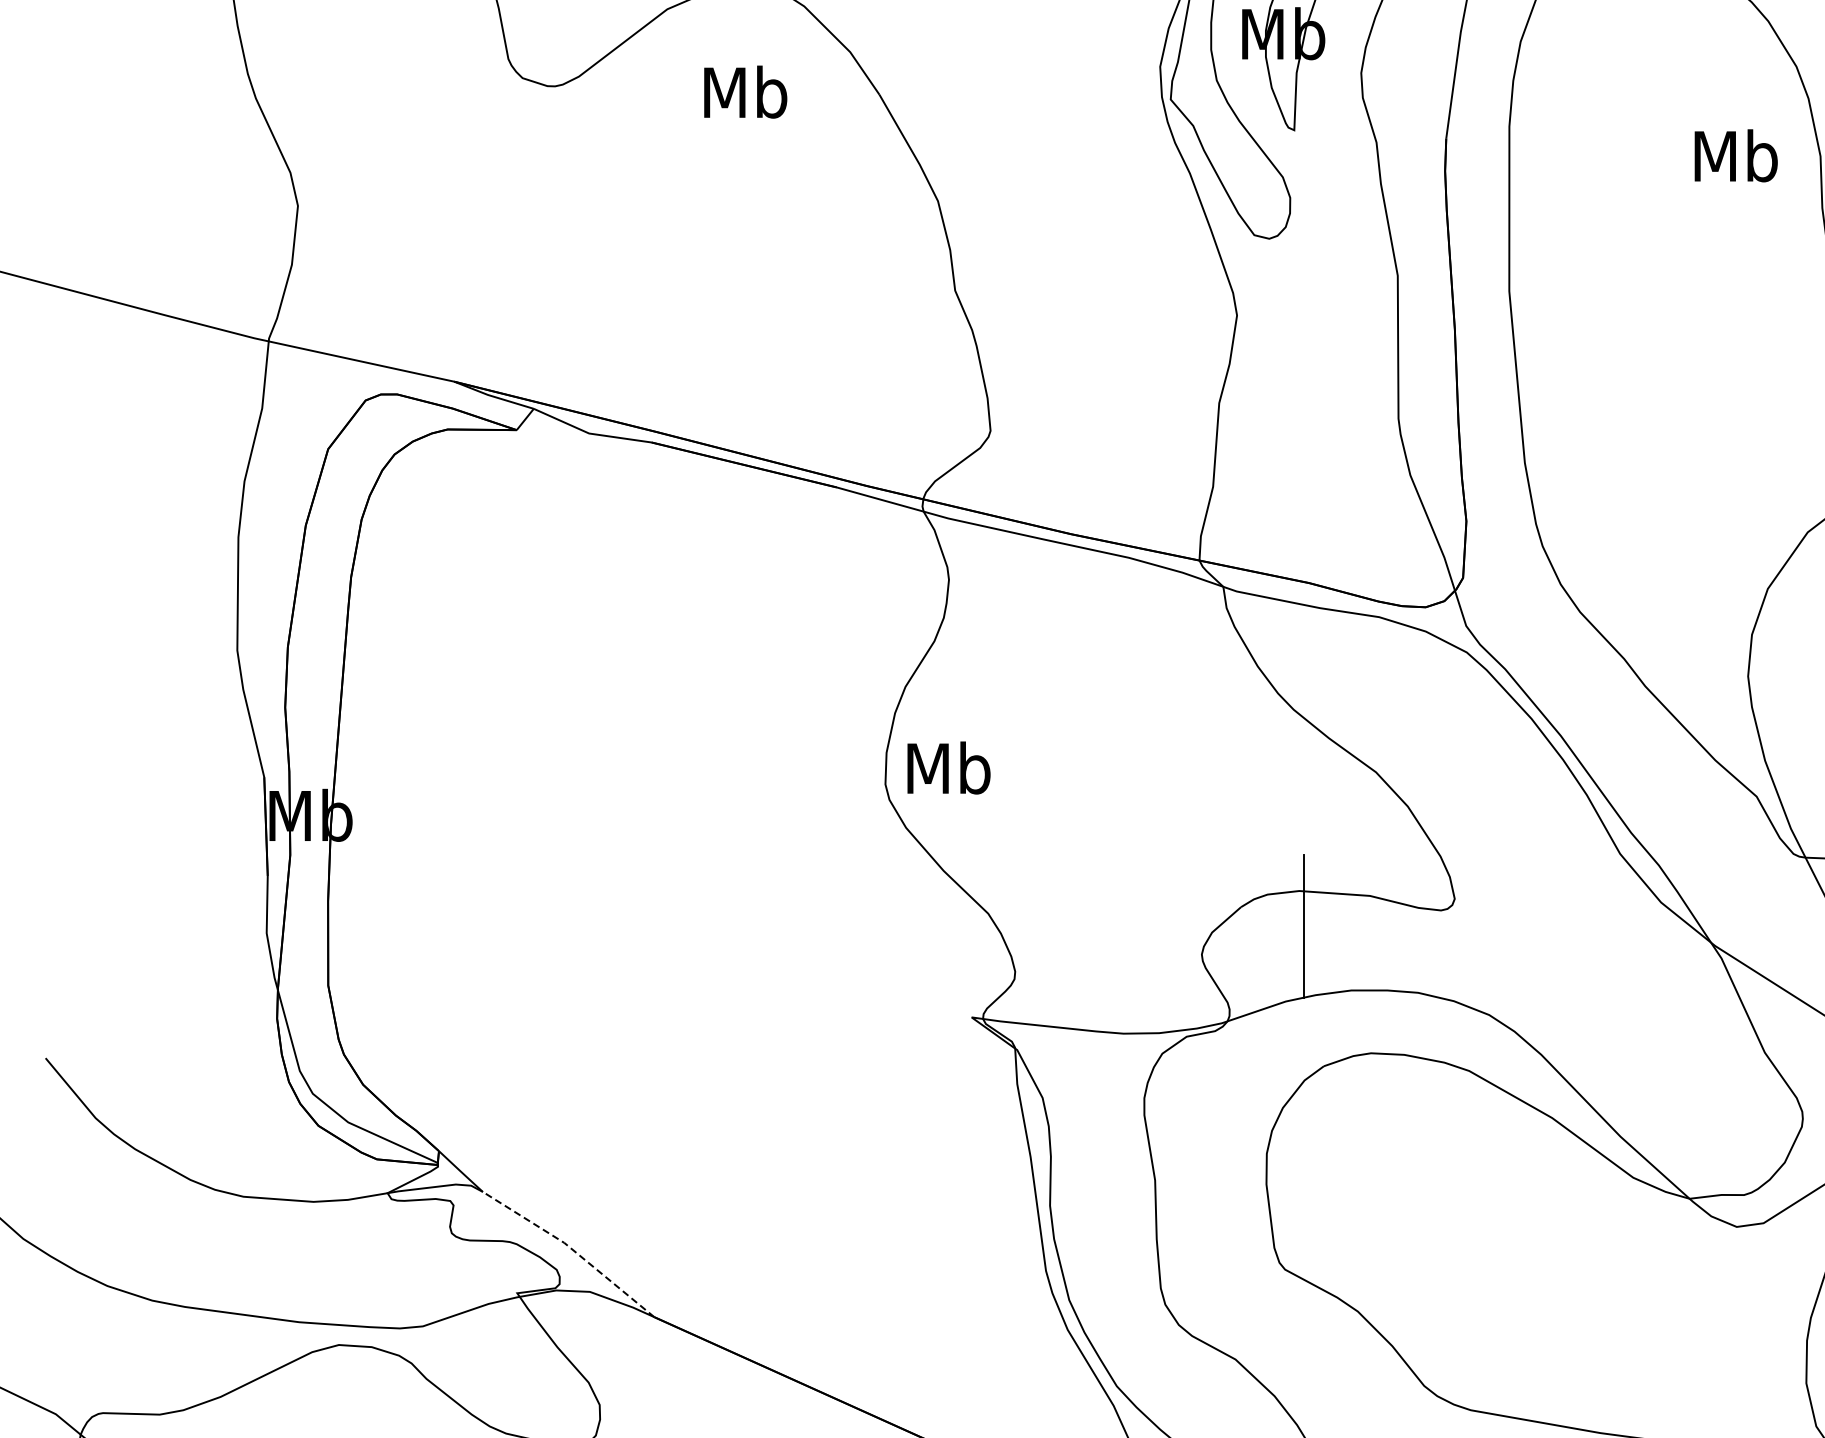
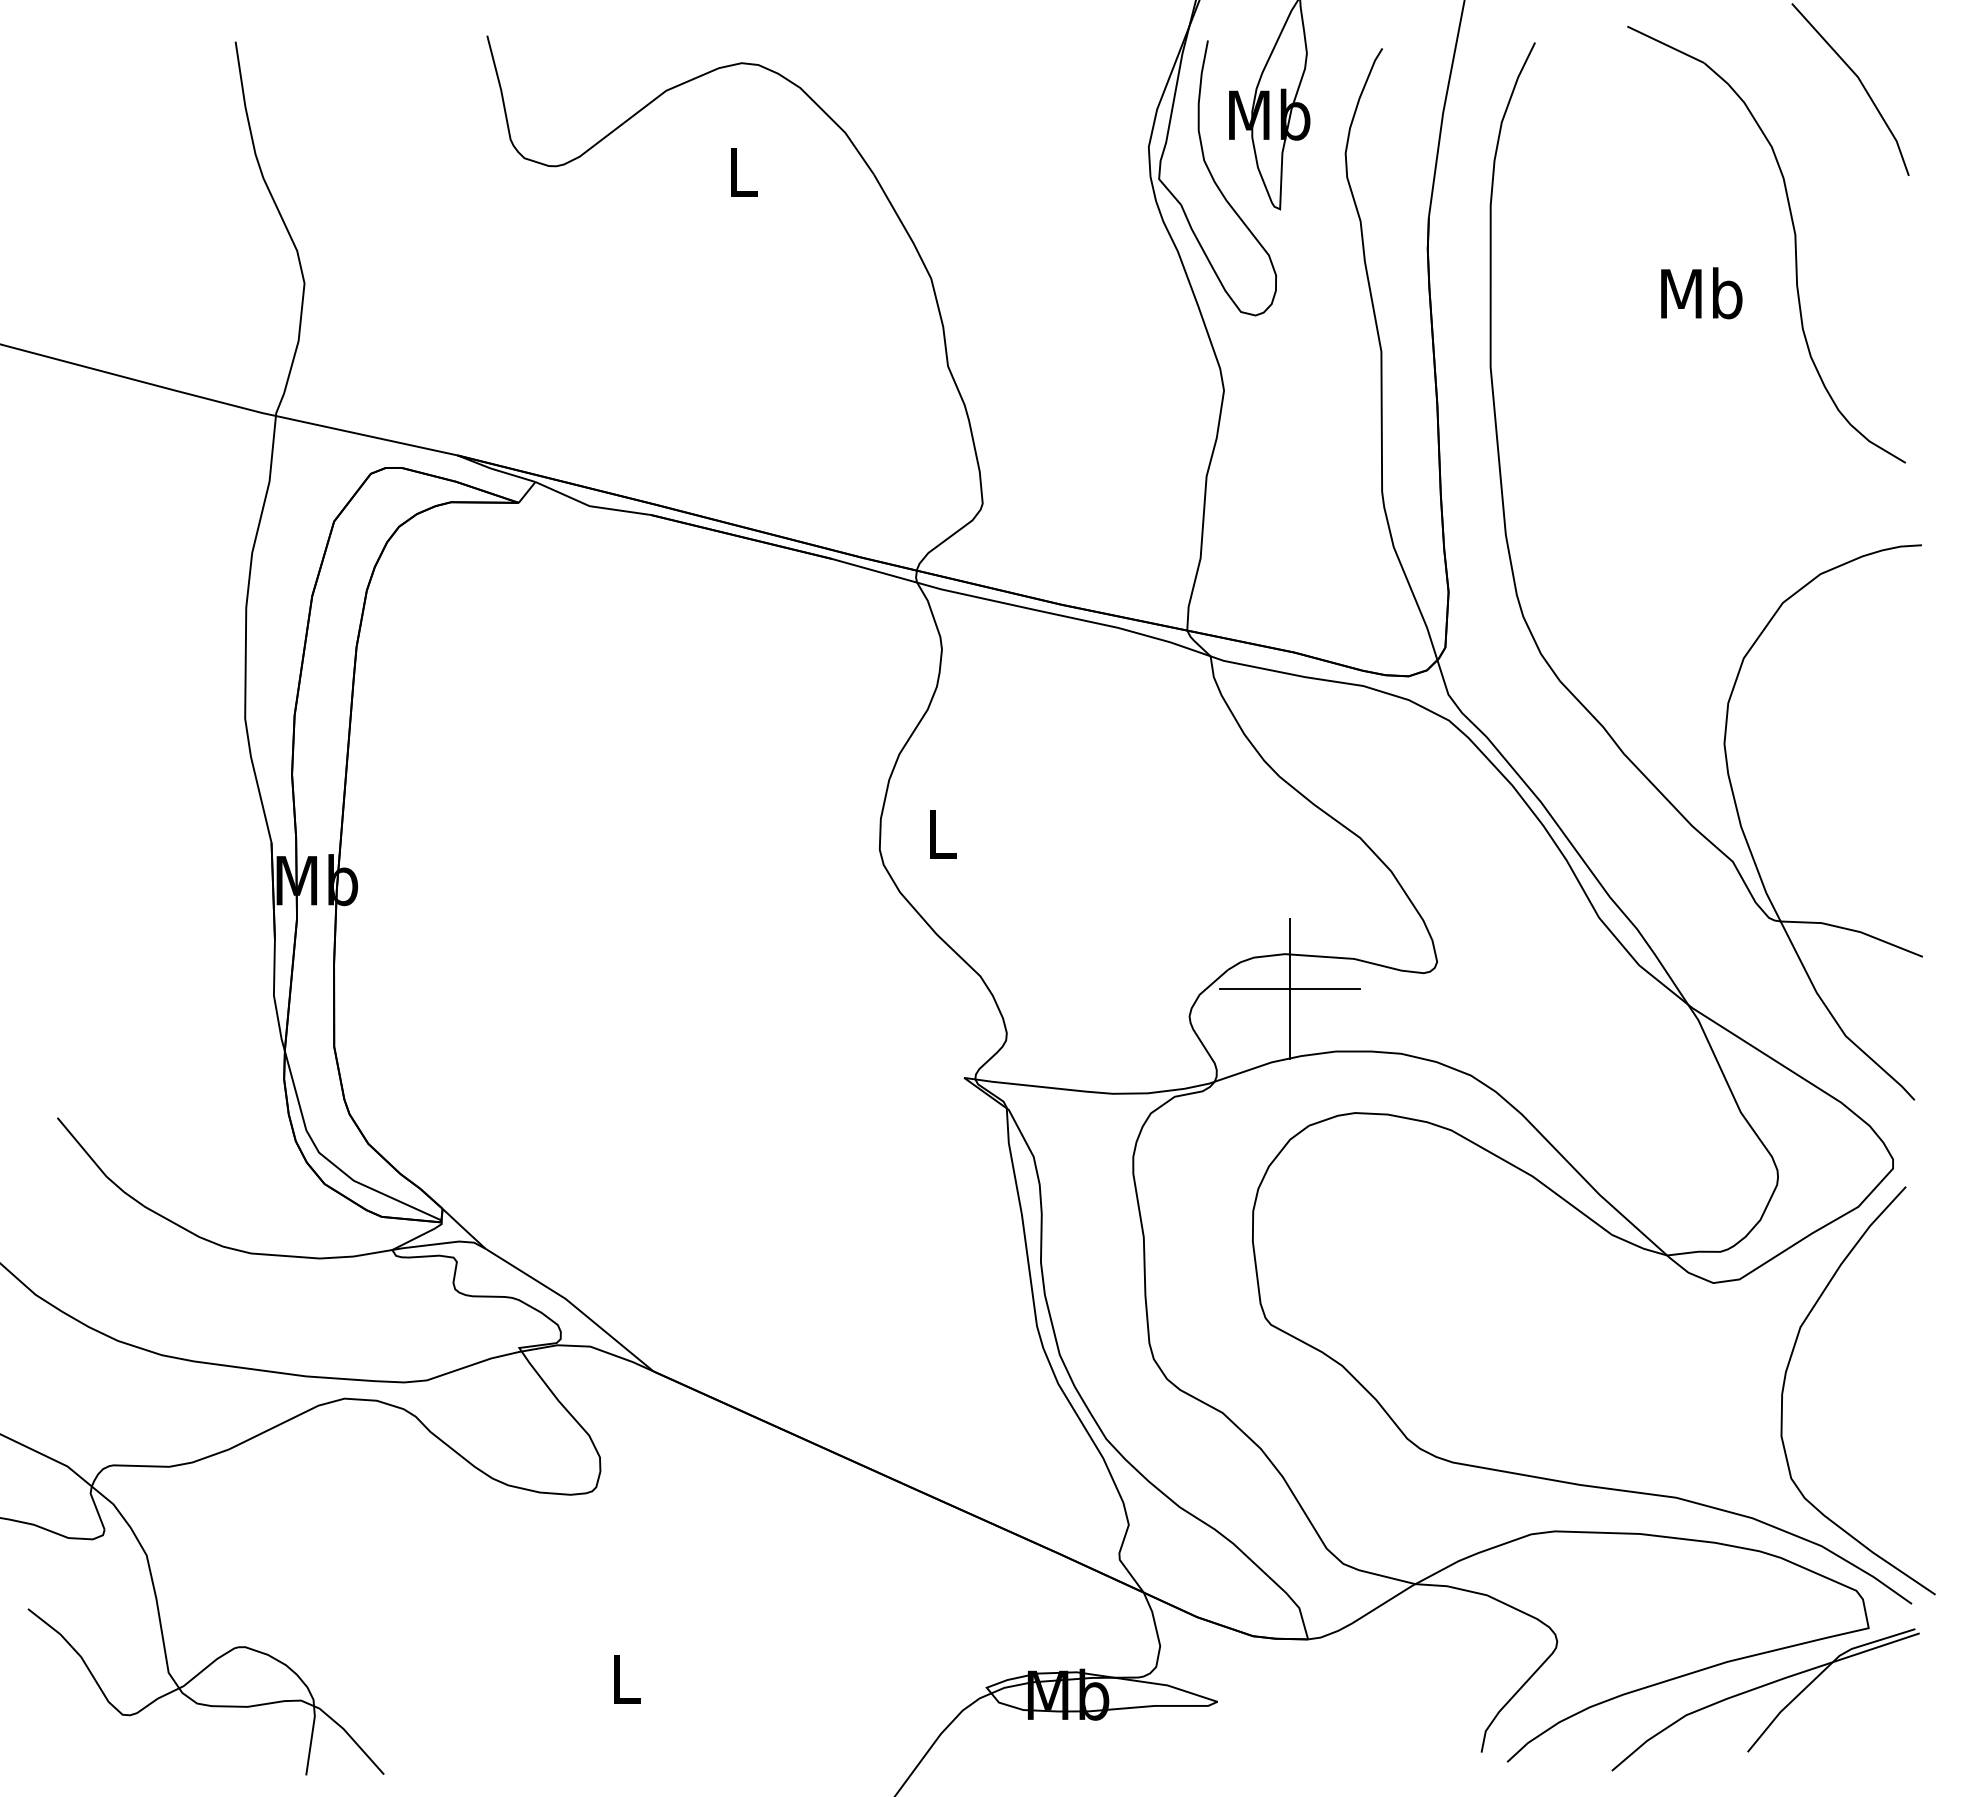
text: (745, 91) -> (742, 171), Mb -> L
text: (1735, 156) -> (1701, 293), moved
text: (948, 767) -> (941, 833), Mb -> L
line: (1303, 926) -> (1289, 988), added
line: (571, 1248) -> (572, 1304), dashed -> solid

